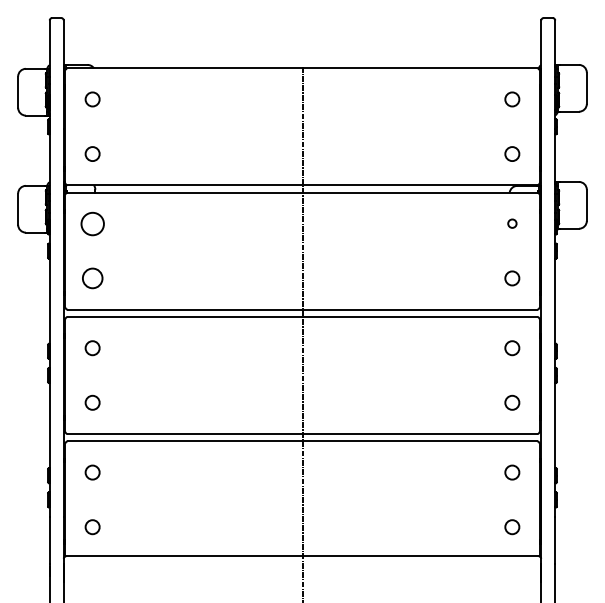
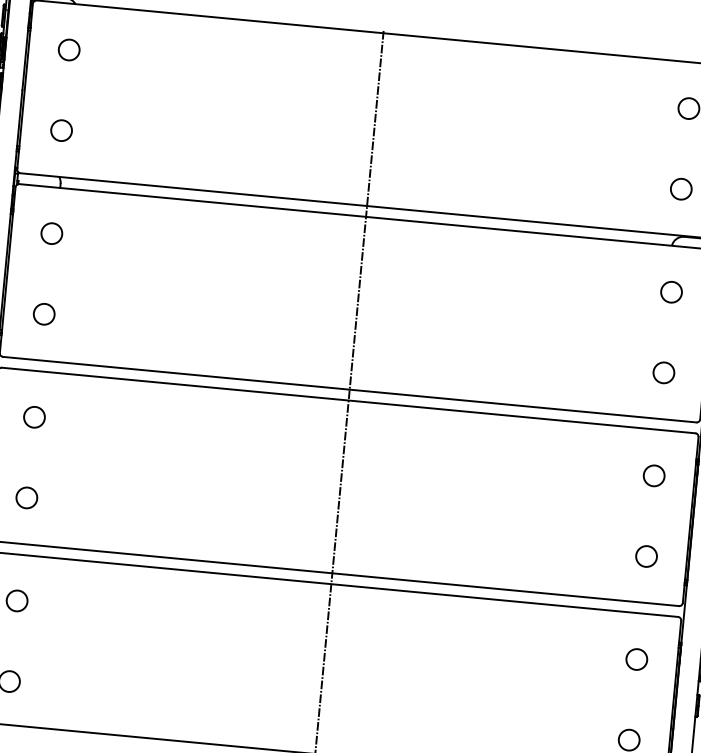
circle: (92, 223) -> (51, 233), size x0.62
circle: (512, 223) -> (671, 291), size x1.67
circle: (92, 278) -> (44, 314), size x0.71

